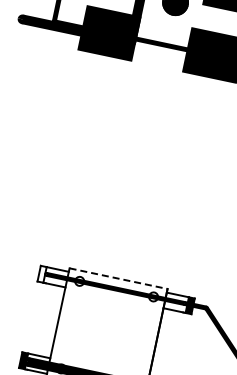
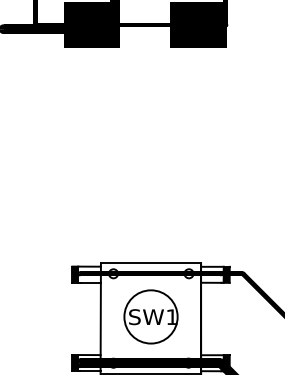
fill: (42, 274) -> (75, 274), added
line: (118, 279) -> (151, 263), dashed -> solid
part: (107, 330) -> (150, 316), added

